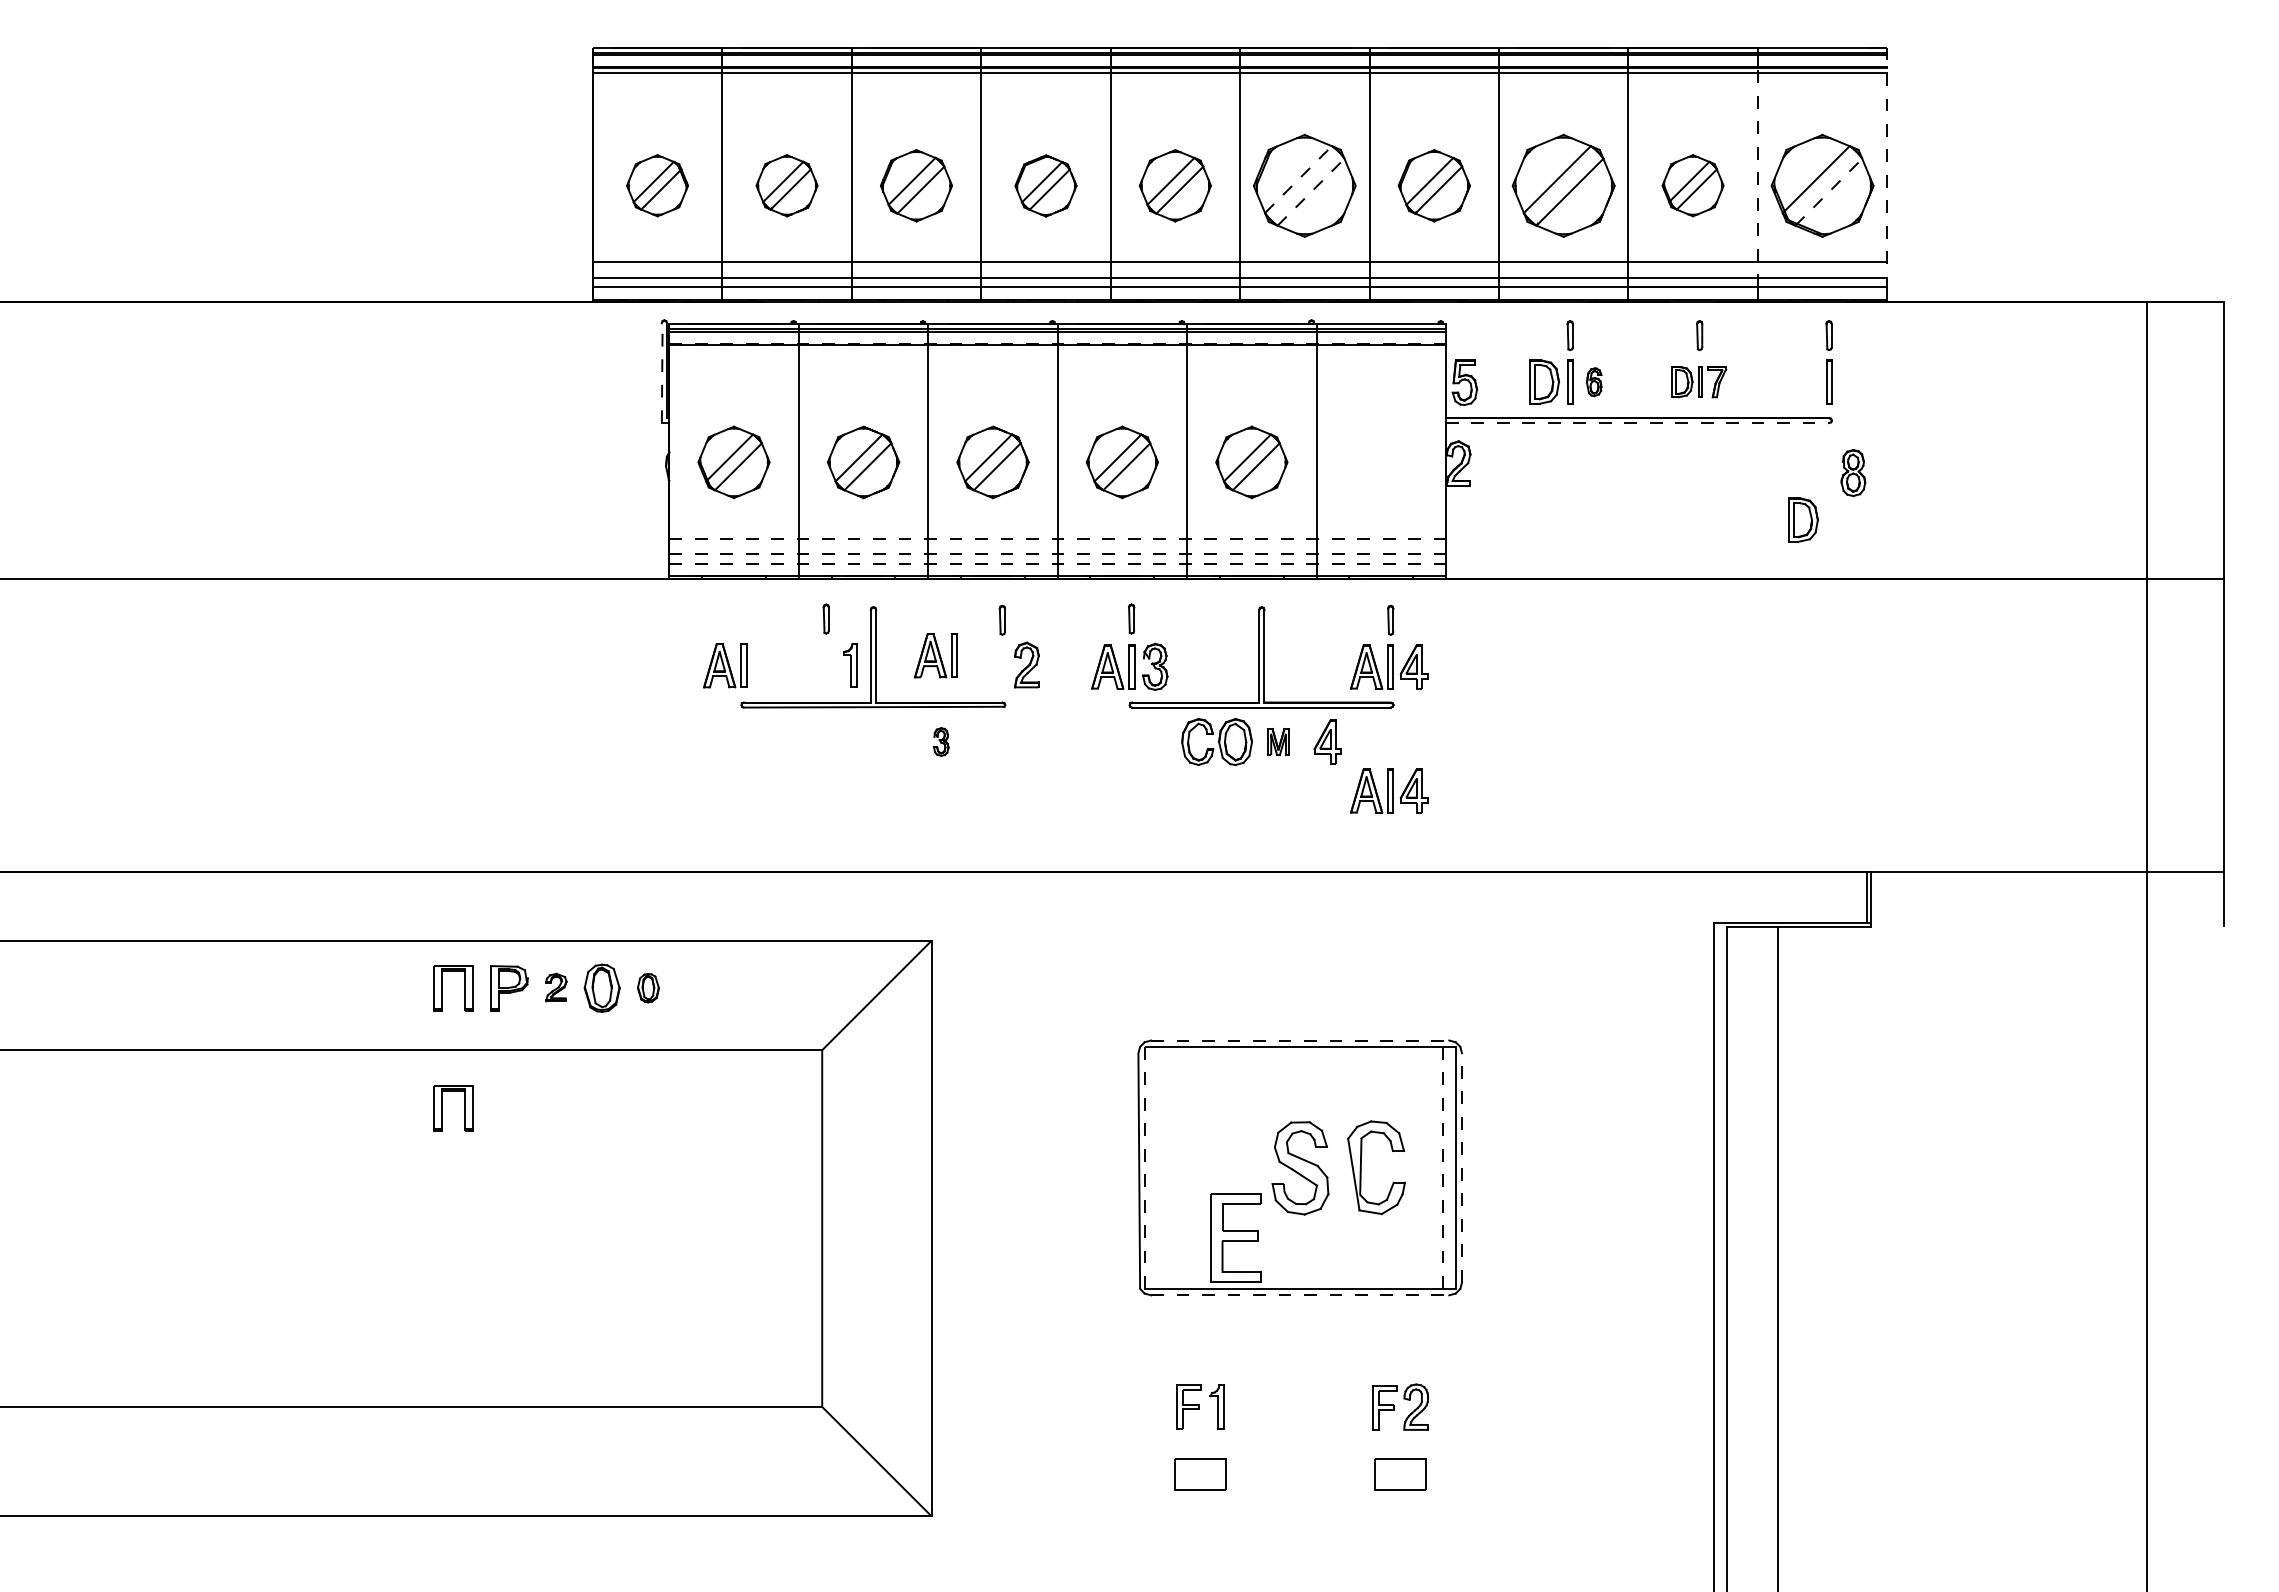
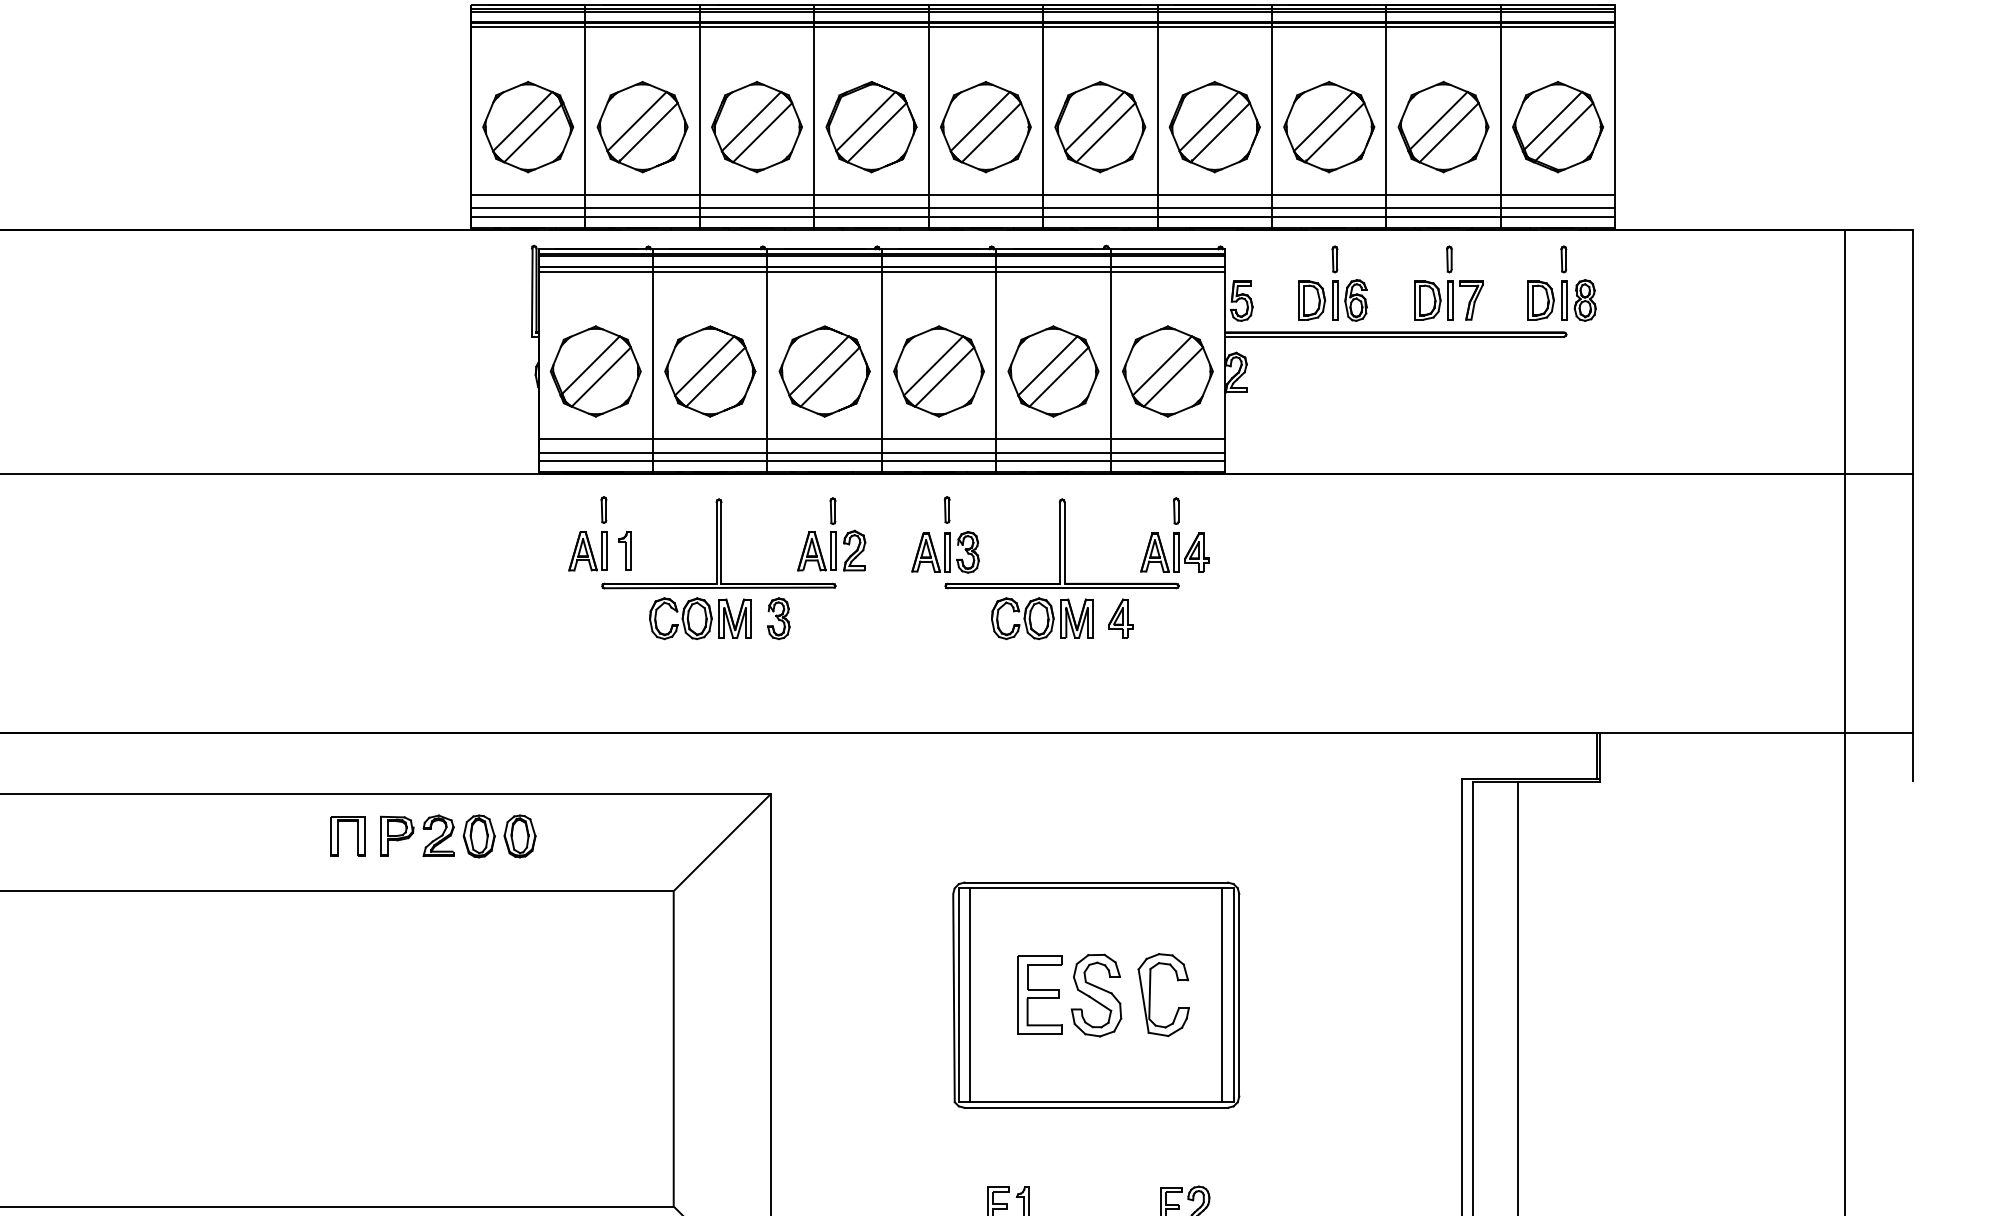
line: (1887, 167) -> (1615, 110), dashed -> solid
line: (1757, 177) -> (1500, 119), dashed -> solid
line: (1298, 179) -> (1094, 121), dashed -> solid
part: (657, 185) -> (528, 126), size x1.67
part: (786, 185) -> (642, 126), size x1.67
part: (916, 185) -> (757, 126), size x1.43
part: (1045, 185) -> (871, 126), size x1.67
part: (1175, 185) -> (986, 126), size x1.43
part: (1434, 185) -> (1214, 126), size x1.43
part: (1692, 185) -> (1443, 126), size x1.67
line: (1311, 191) -> (1106, 132), dashed -> solid
line: (1829, 191) -> (1564, 132), dashed -> solid
line: (1058, 343) -> (882, 266), dashed -> solid
line: (1057, 349) -> (881, 271), added
line: (662, 372) -> (532, 292), dashed -> solid
part: (1698, 381) -> (1448, 300), size x1.43
part: (1594, 382) -> (1356, 300), size x1.67
line: (1637, 423) -> (1394, 337), dashed -> solid
part: (733, 462) -> (595, 371), size x1.43
part: (863, 462) -> (710, 371), size x1.43
part: (992, 462) -> (824, 371), size x1.43
part: (1122, 462) -> (939, 371), size x1.43
part: (1251, 462) -> (1053, 371), size x1.43
part: (1381, 462) -> (1168, 371), added
part: (1853, 473) -> (1585, 300), moved
part: (1803, 519) -> (1541, 300), moved
line: (1058, 538) -> (882, 438), dashed -> solid
line: (1058, 554) -> (882, 452), dashed -> solid
line: (1058, 563) -> (882, 460), dashed -> solid
part: (825, 618) -> (603, 509), moved
part: (935, 655) -> (816, 551), moved
part: (850, 665) -> (625, 551), moved
part: (851, 741) -> (699, 618), added
part: (941, 741) -> (779, 618), size x1.67
part: (1278, 741) -> (1077, 618), size x1.67
part: (1389, 790) -> (1175, 661), removed
part: (556, 987) -> (438, 835), size x1.67
part: (648, 987) -> (520, 835), size x1.67
line: (1300, 1040) -> (1096, 882), dashed -> solid
part: (442, 1108) -> (338, 942), removed
line: (1144, 1167) -> (958, 994), dashed -> solid
line: (1157, 1167) -> (970, 994), added
line: (1442, 1167) -> (1222, 994), dashed -> solid
line: (1462, 1167) -> (1239, 994), dashed -> solid
part: (1235, 1237) -> (1039, 994), moved
line: (1300, 1295) -> (1096, 1108), dashed -> solid

